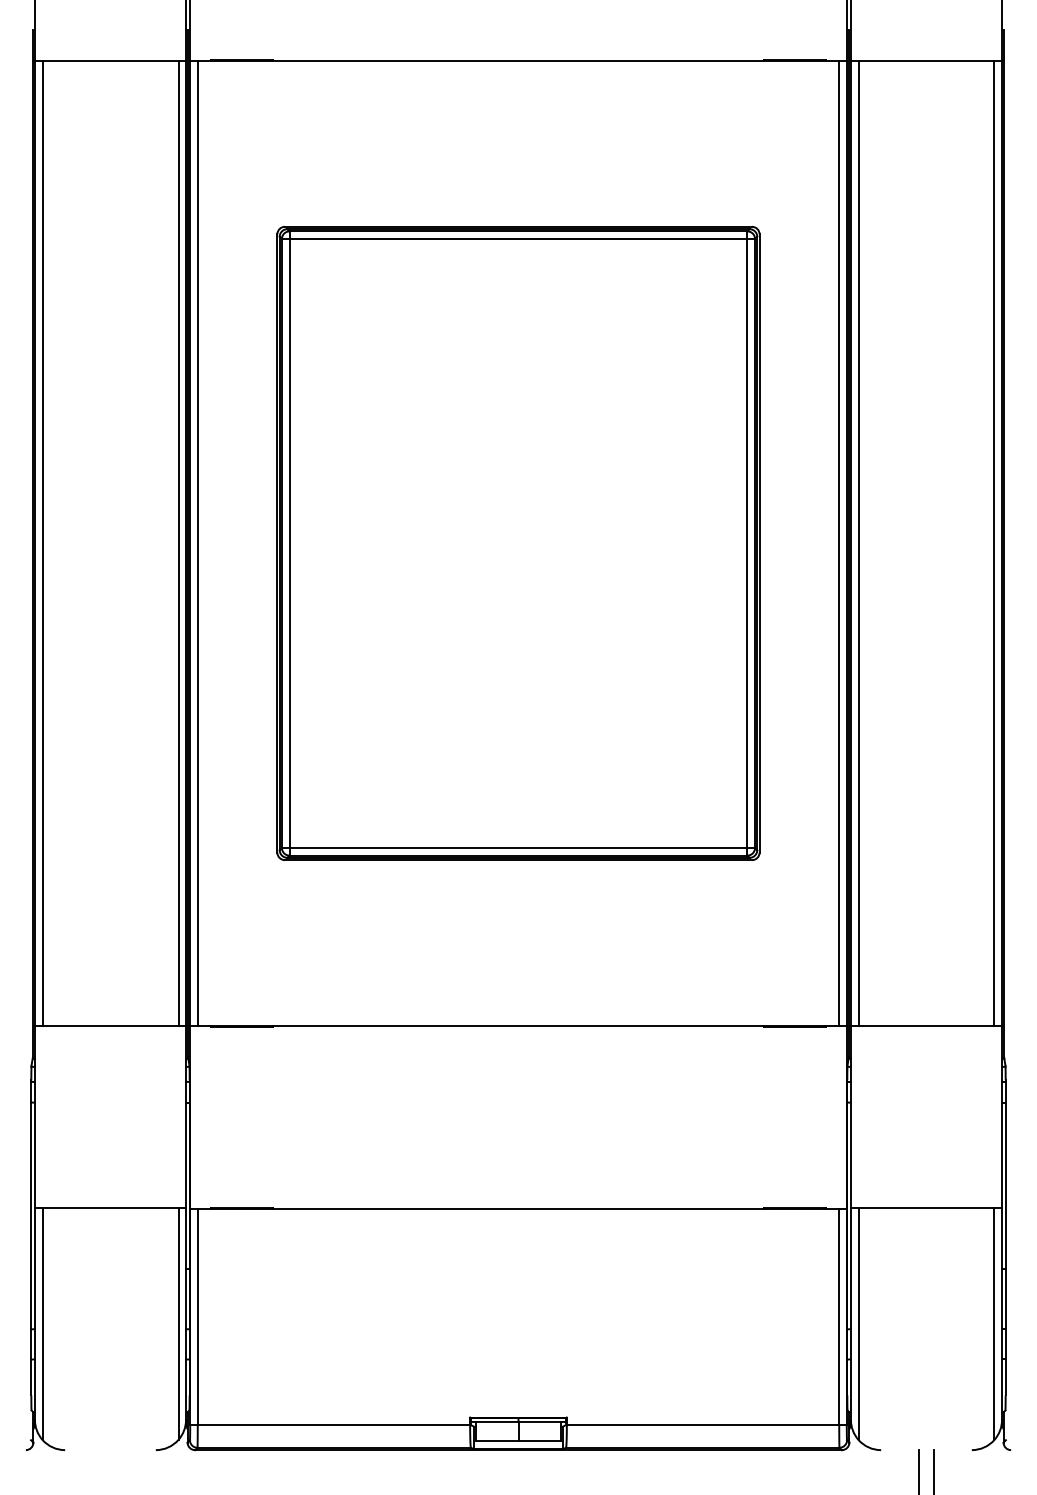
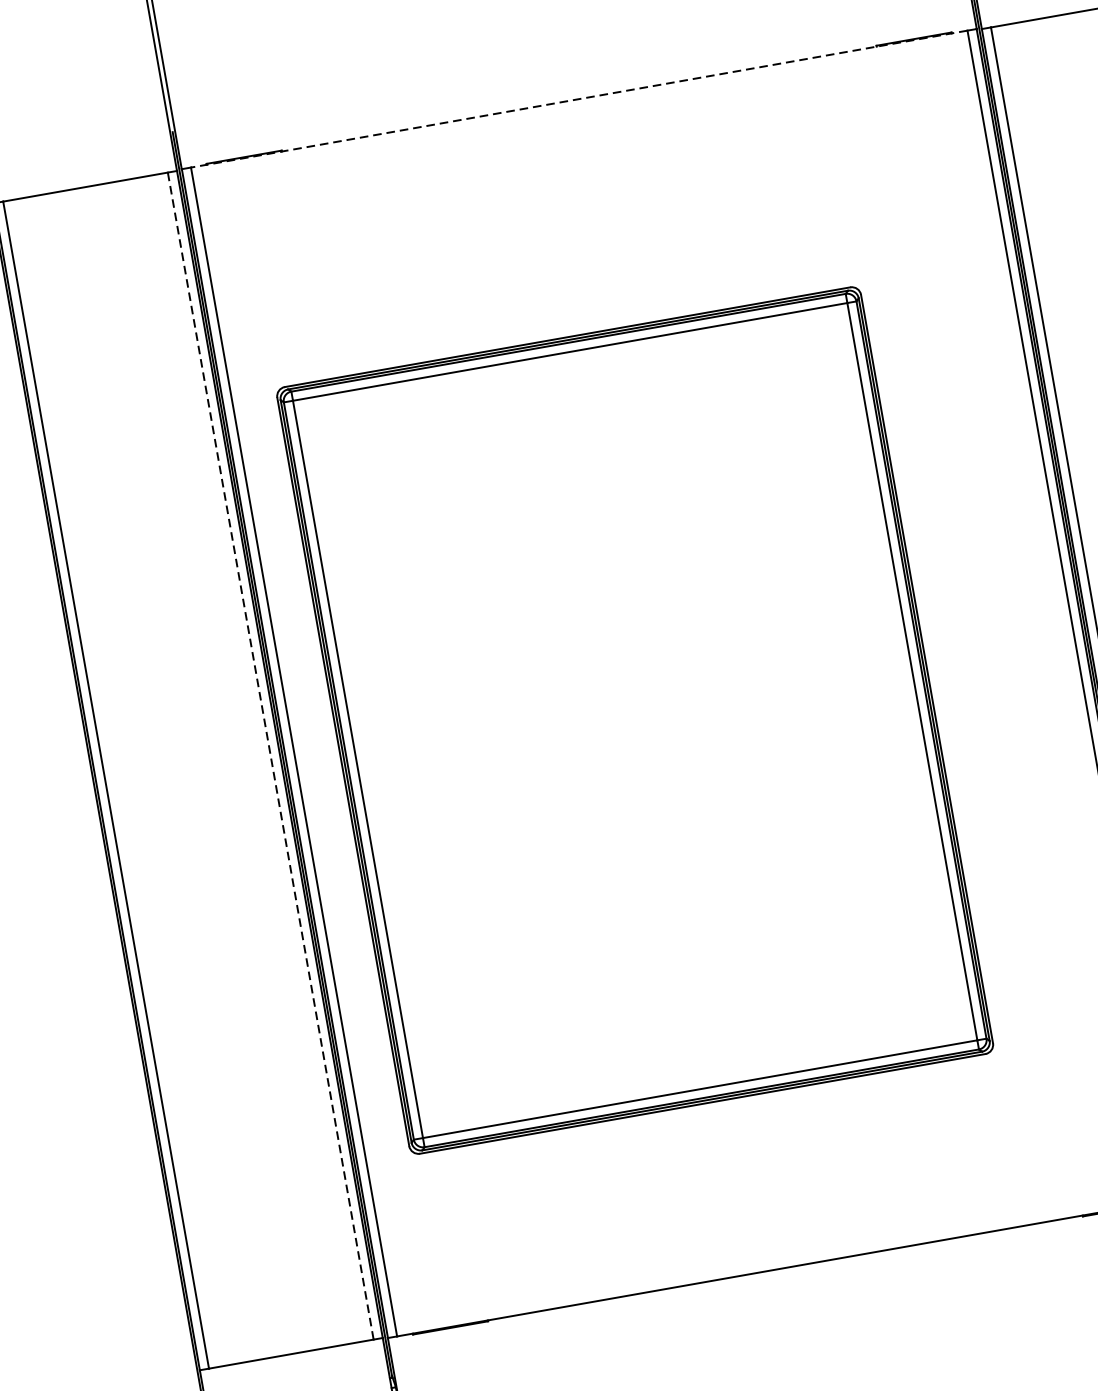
line: (518, 60) -> (579, 98), solid -> dashed
line: (178, 543) -> (270, 756), solid -> dashed
part: (518, 543) -> (635, 720), moved

